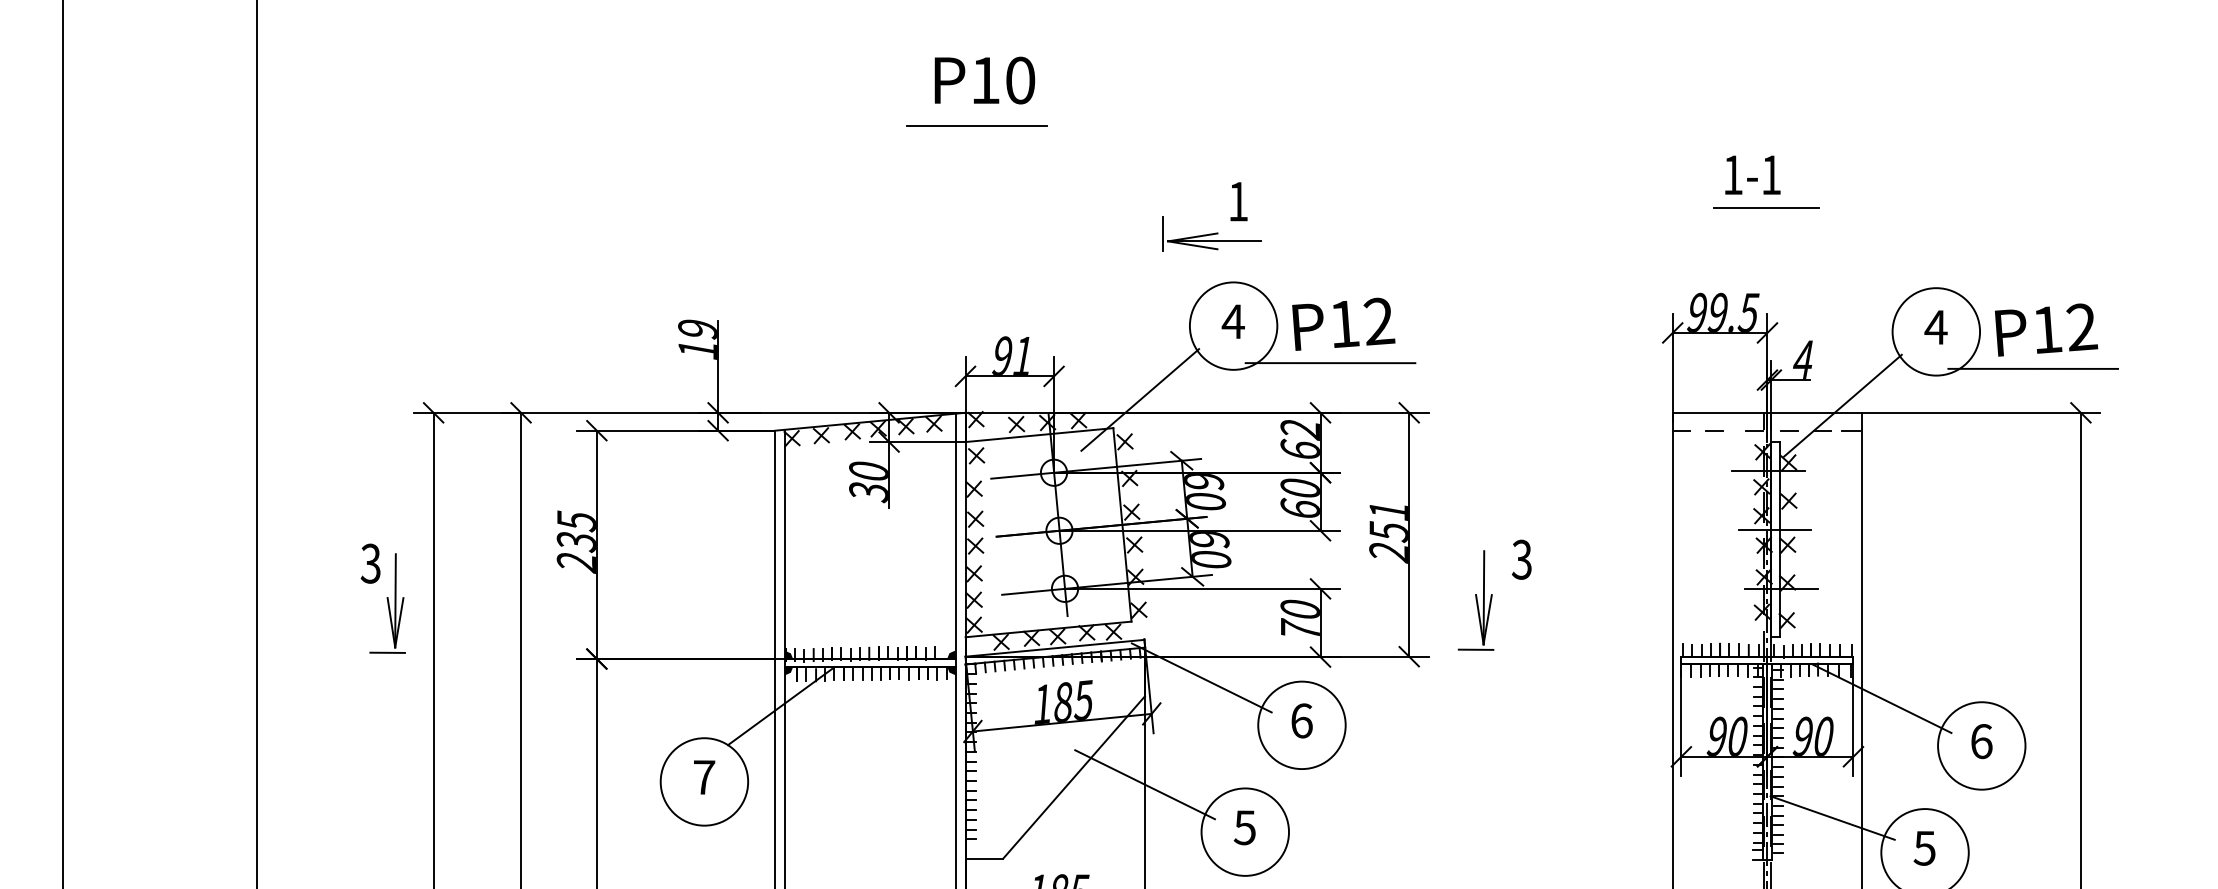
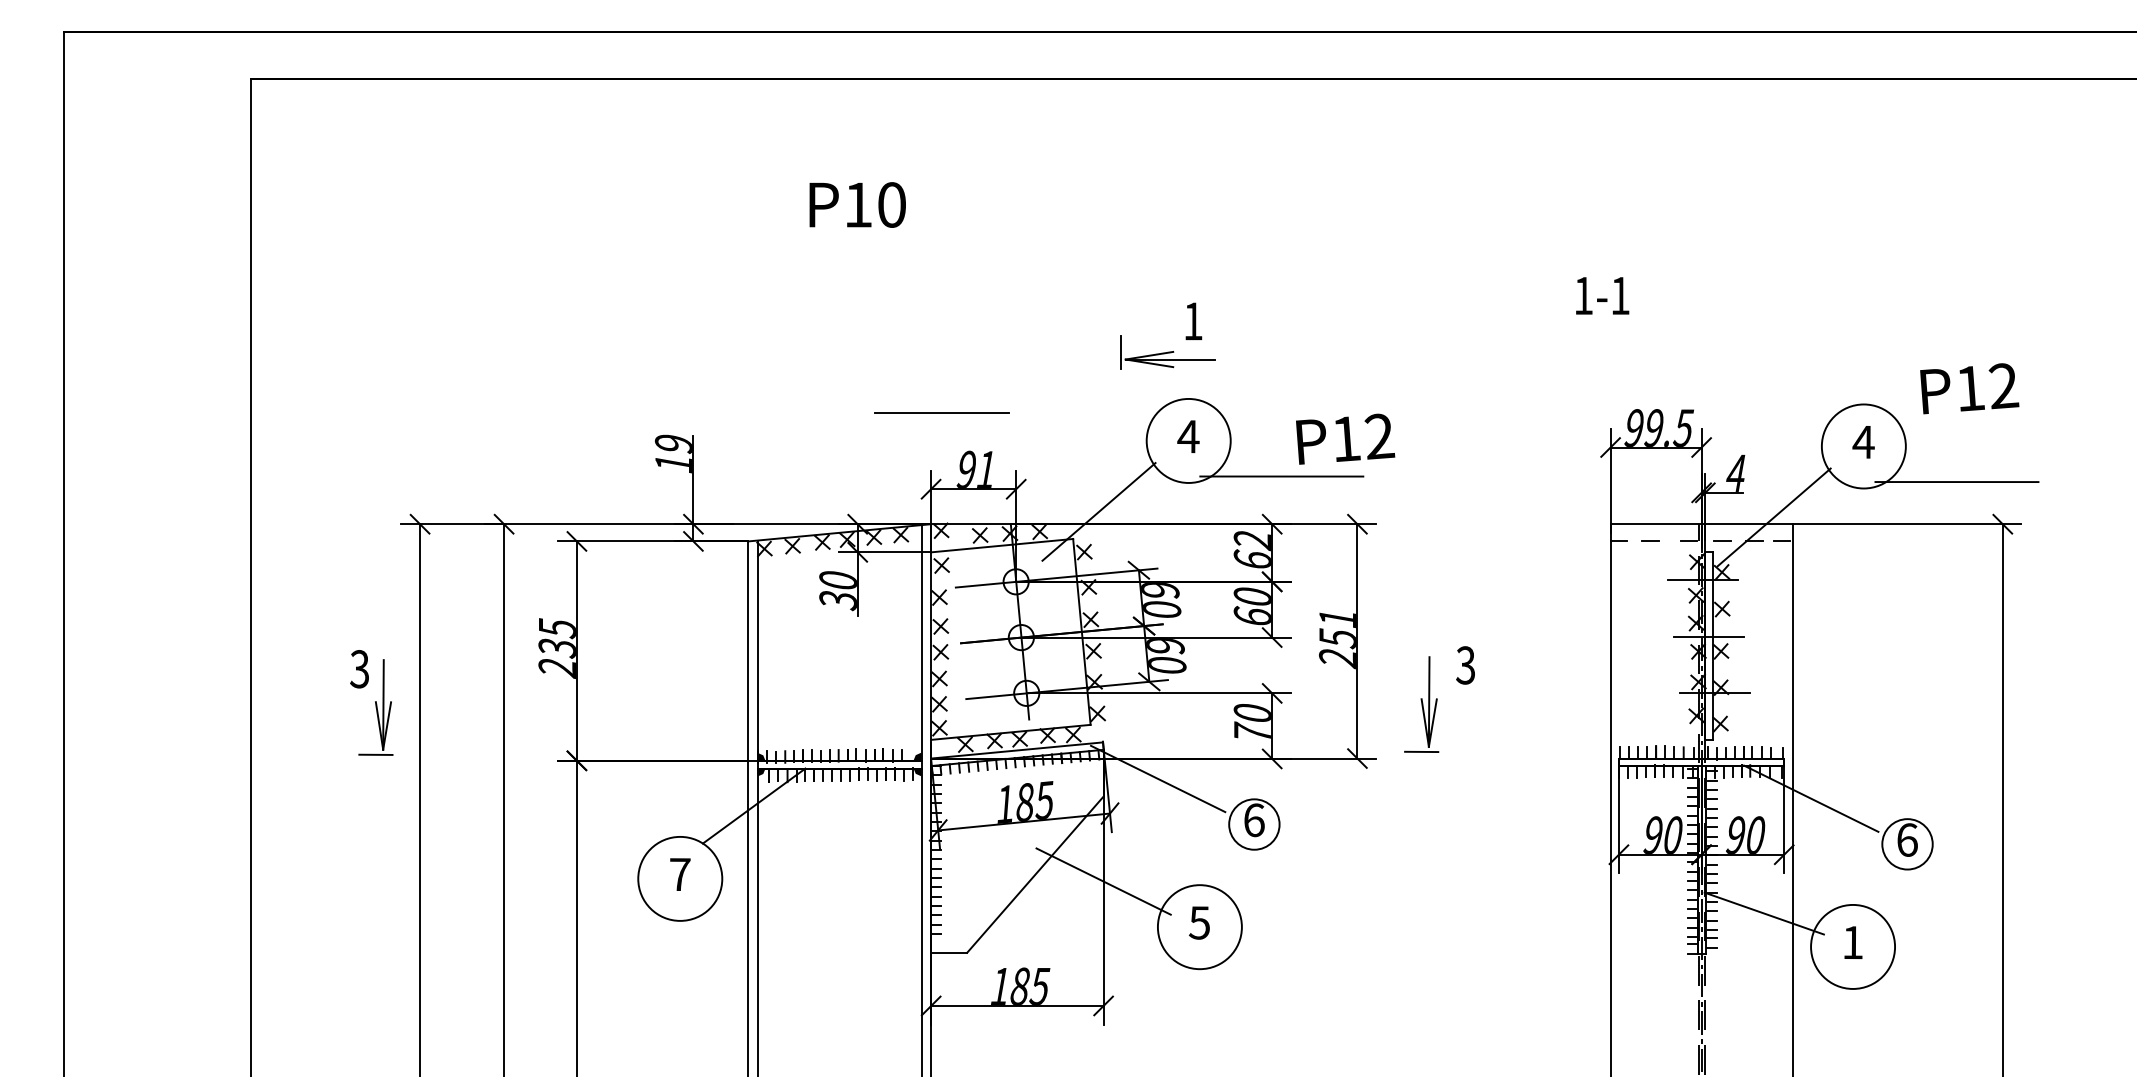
text: (984, 80) -> (857, 204), moved
line: (976, 125) -> (941, 412), moved
text: (1752, 174) -> (1602, 295), moved
line: (1766, 208) -> (1700, 327), removed
text: (1343, 323) -> (1345, 438), moved
text: (2046, 329) -> (1969, 388), moved
circle: (1302, 725) -> (1254, 824), size x0.6
circle: (1981, 746) -> (1907, 844), size x0.6
text: (1924, 848) -> (1852, 942), 5 -> 1

